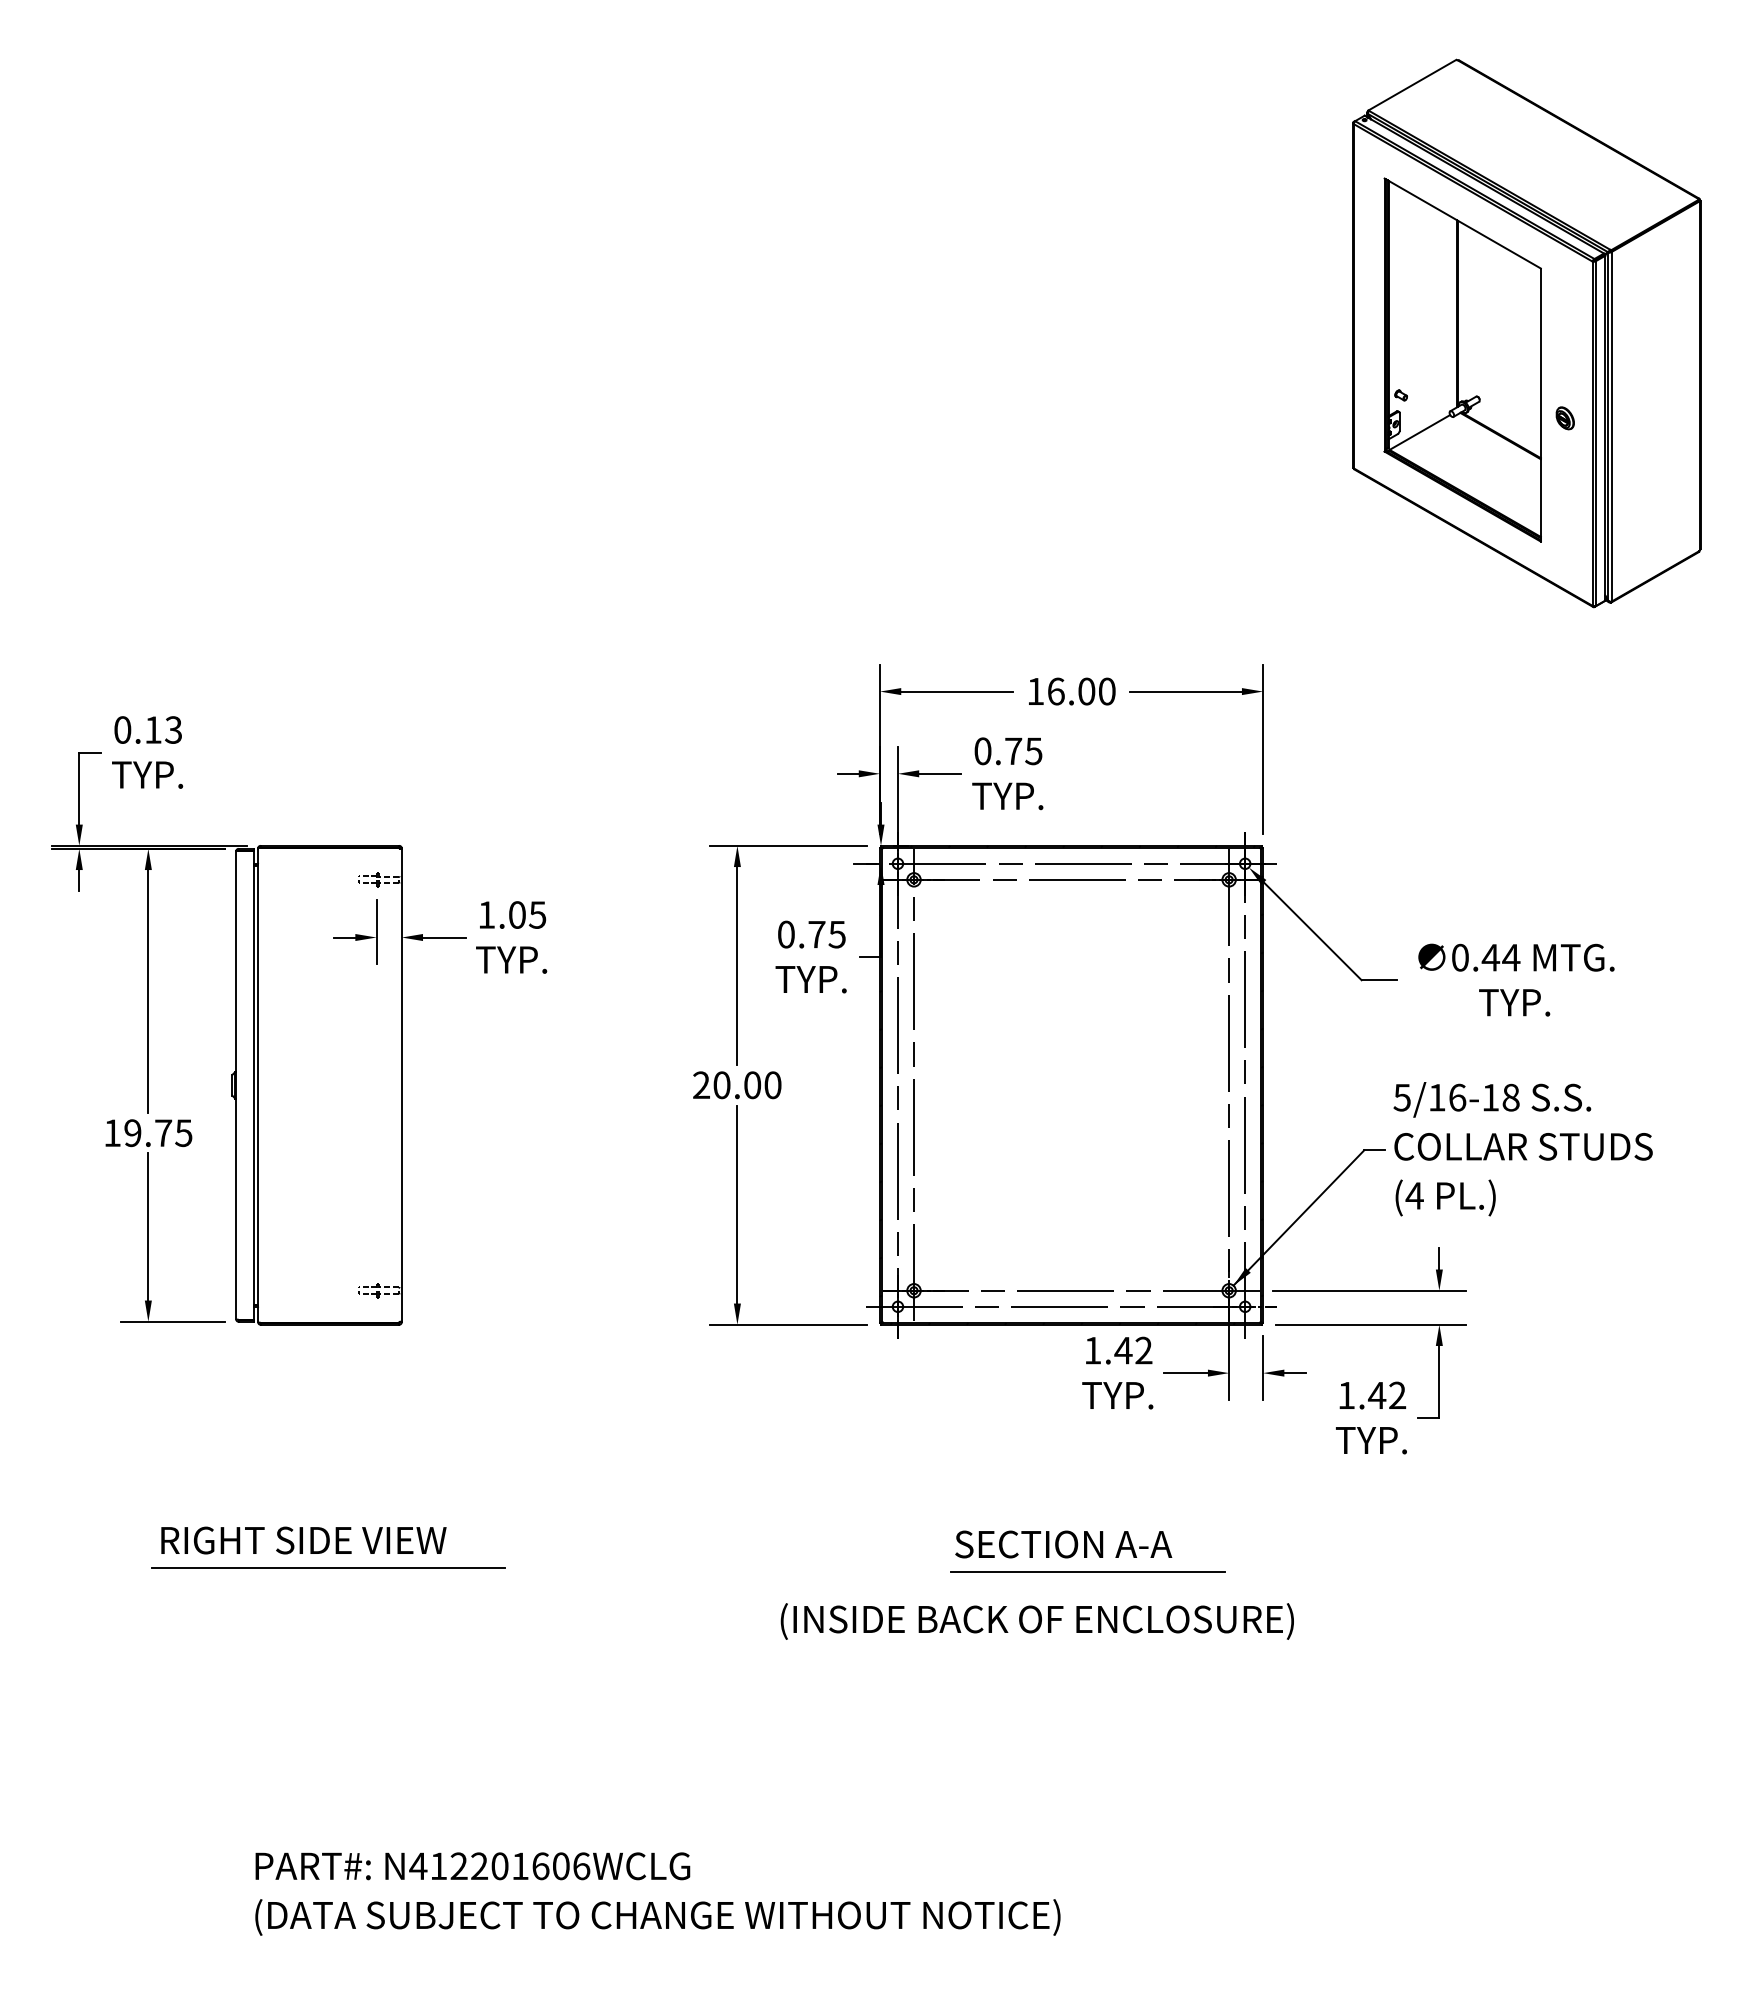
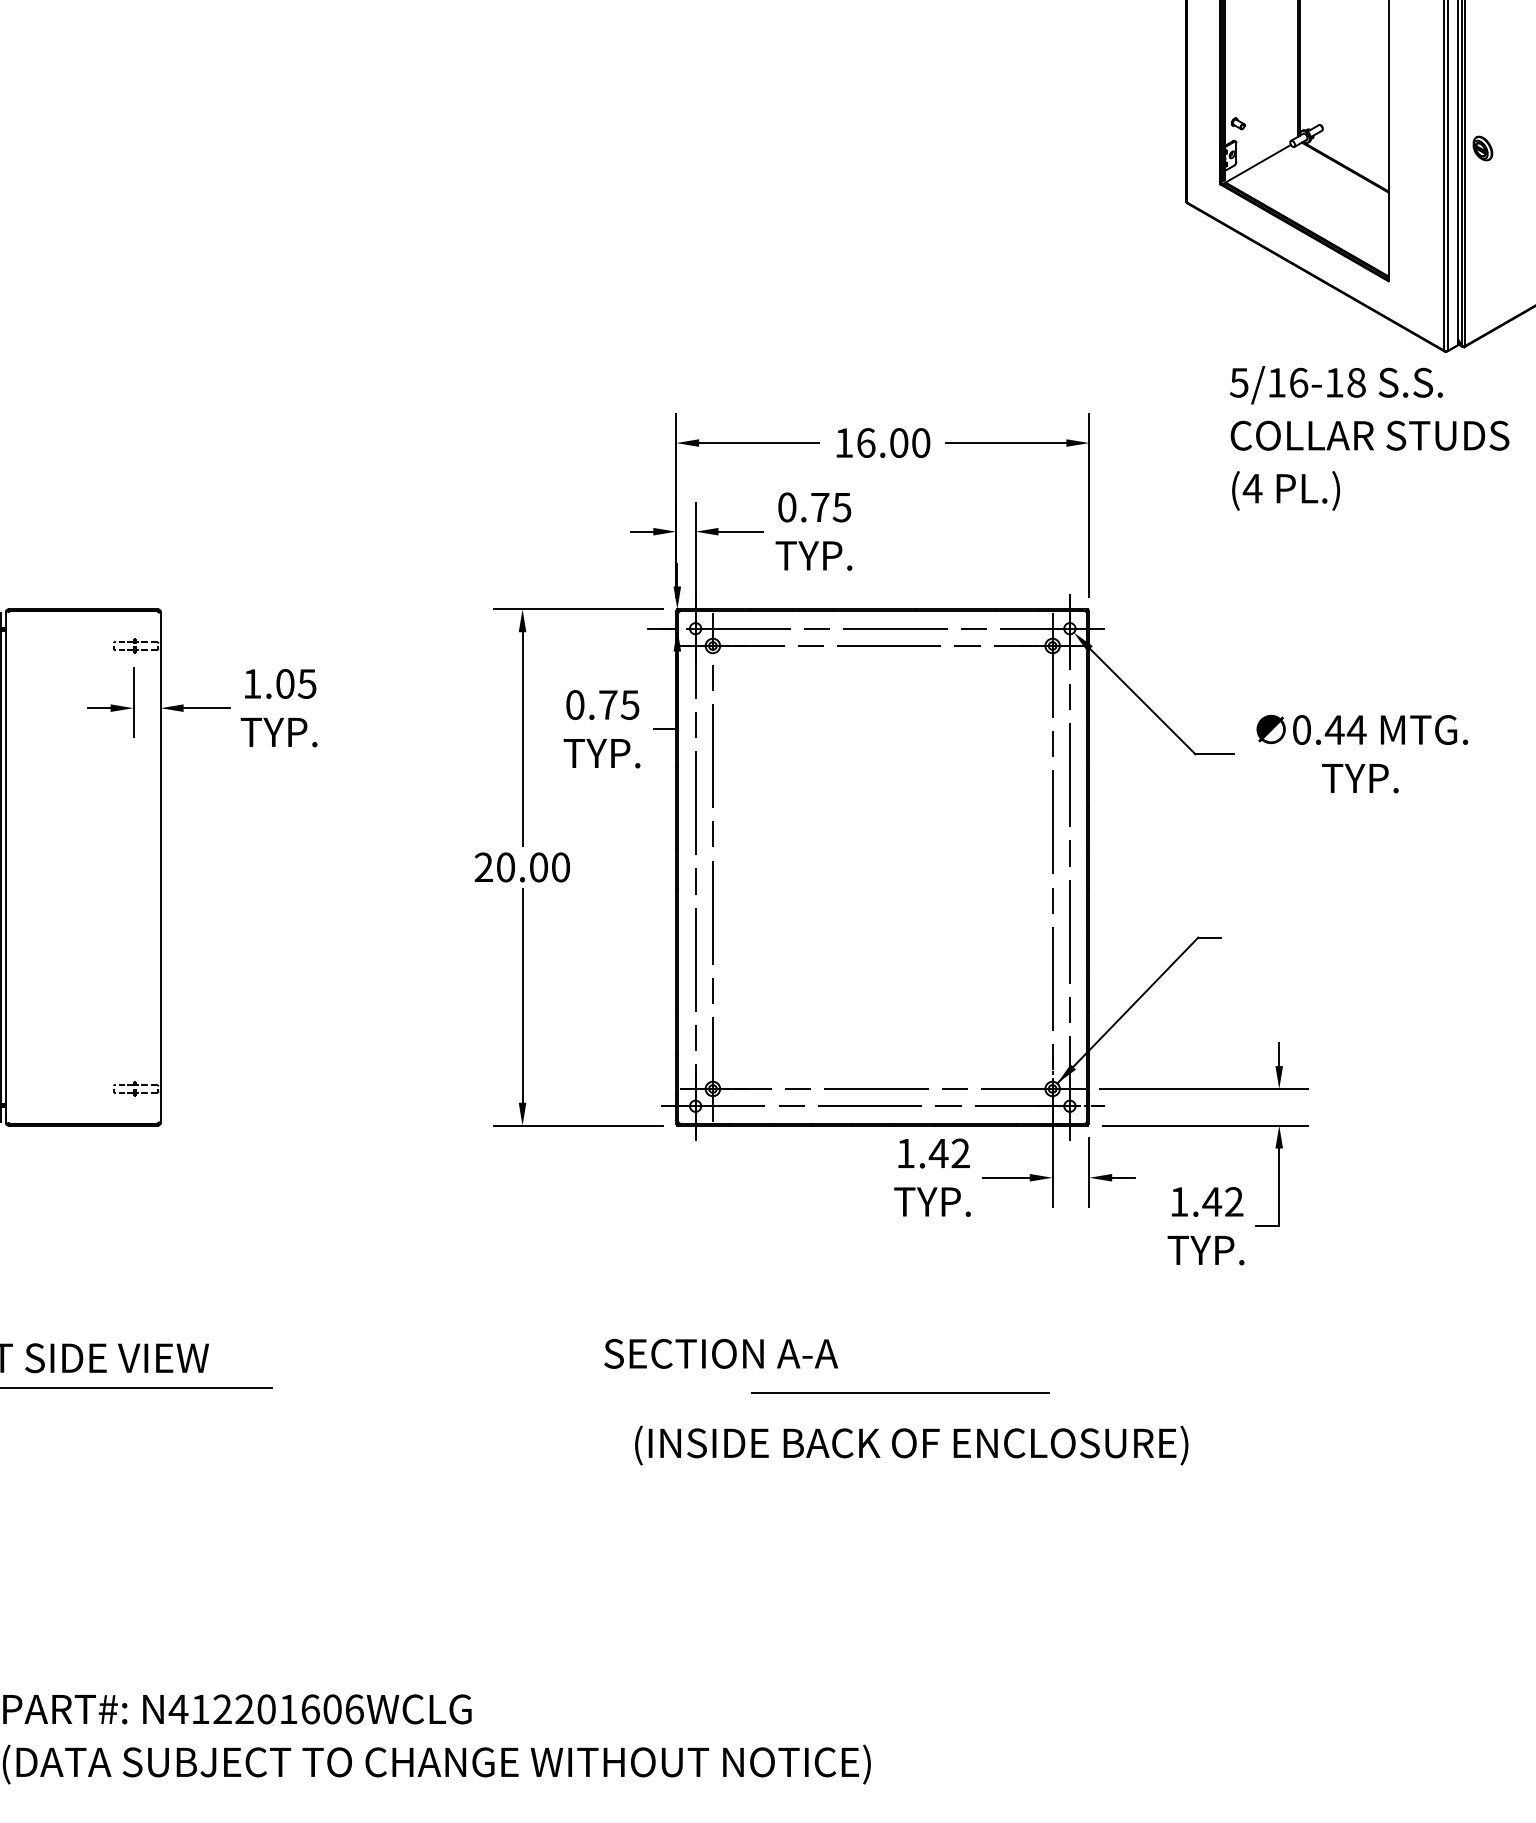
part: (1564, 418) -> (1482, 148), moved
text: (1522, 1149) -> (1368, 438), moved
text: (1063, 1544) -> (720, 1353), moved
text: (1036, 1621) -> (910, 1445), moved

